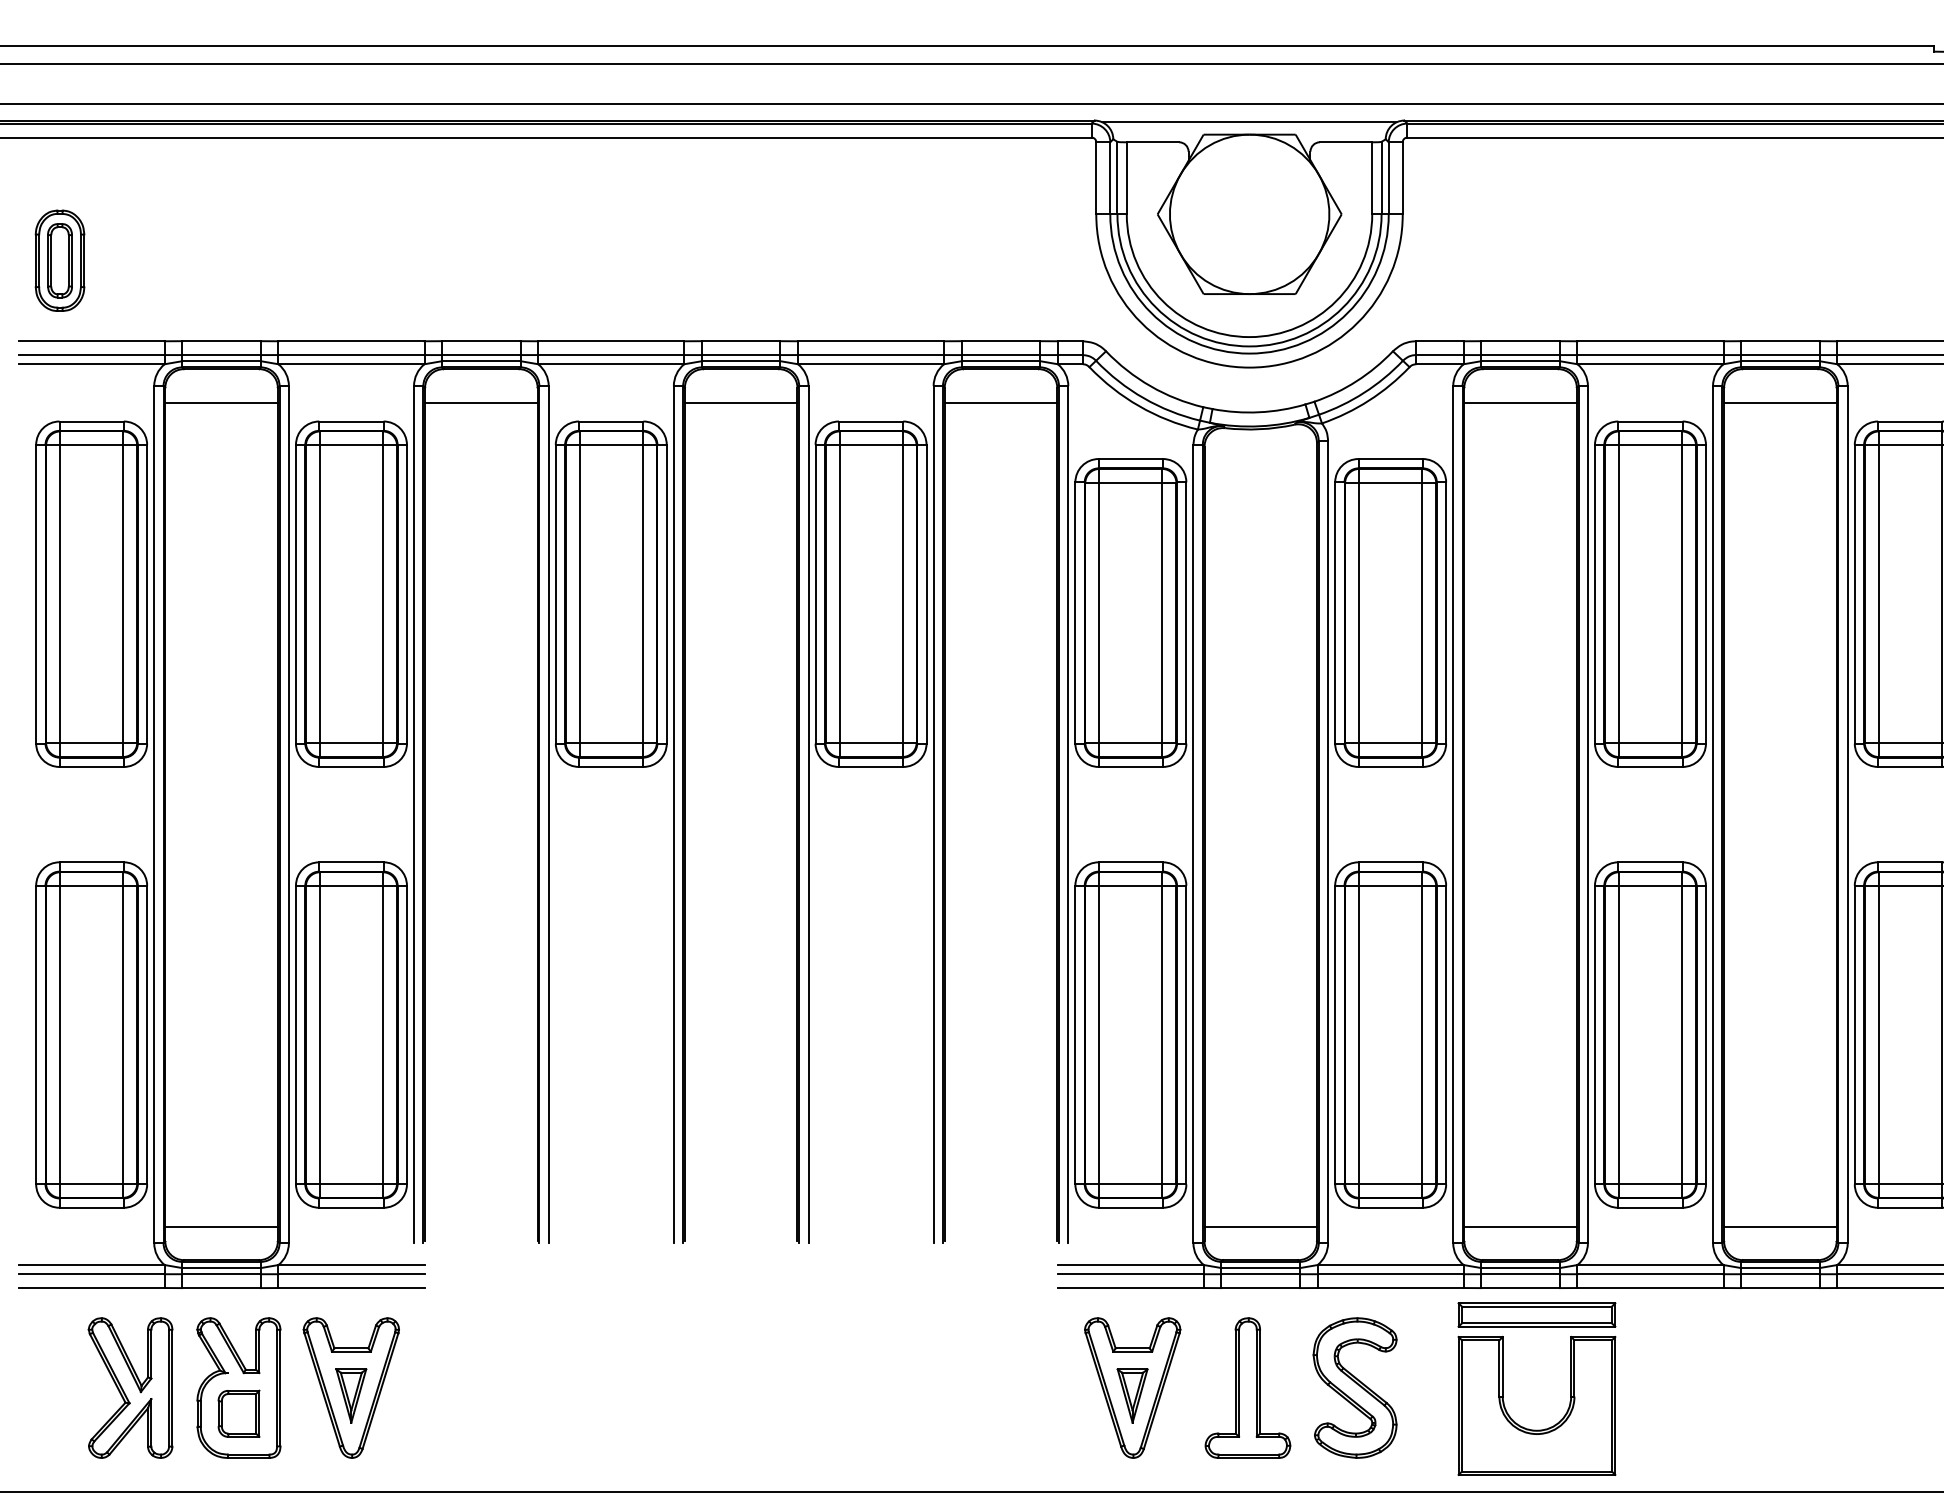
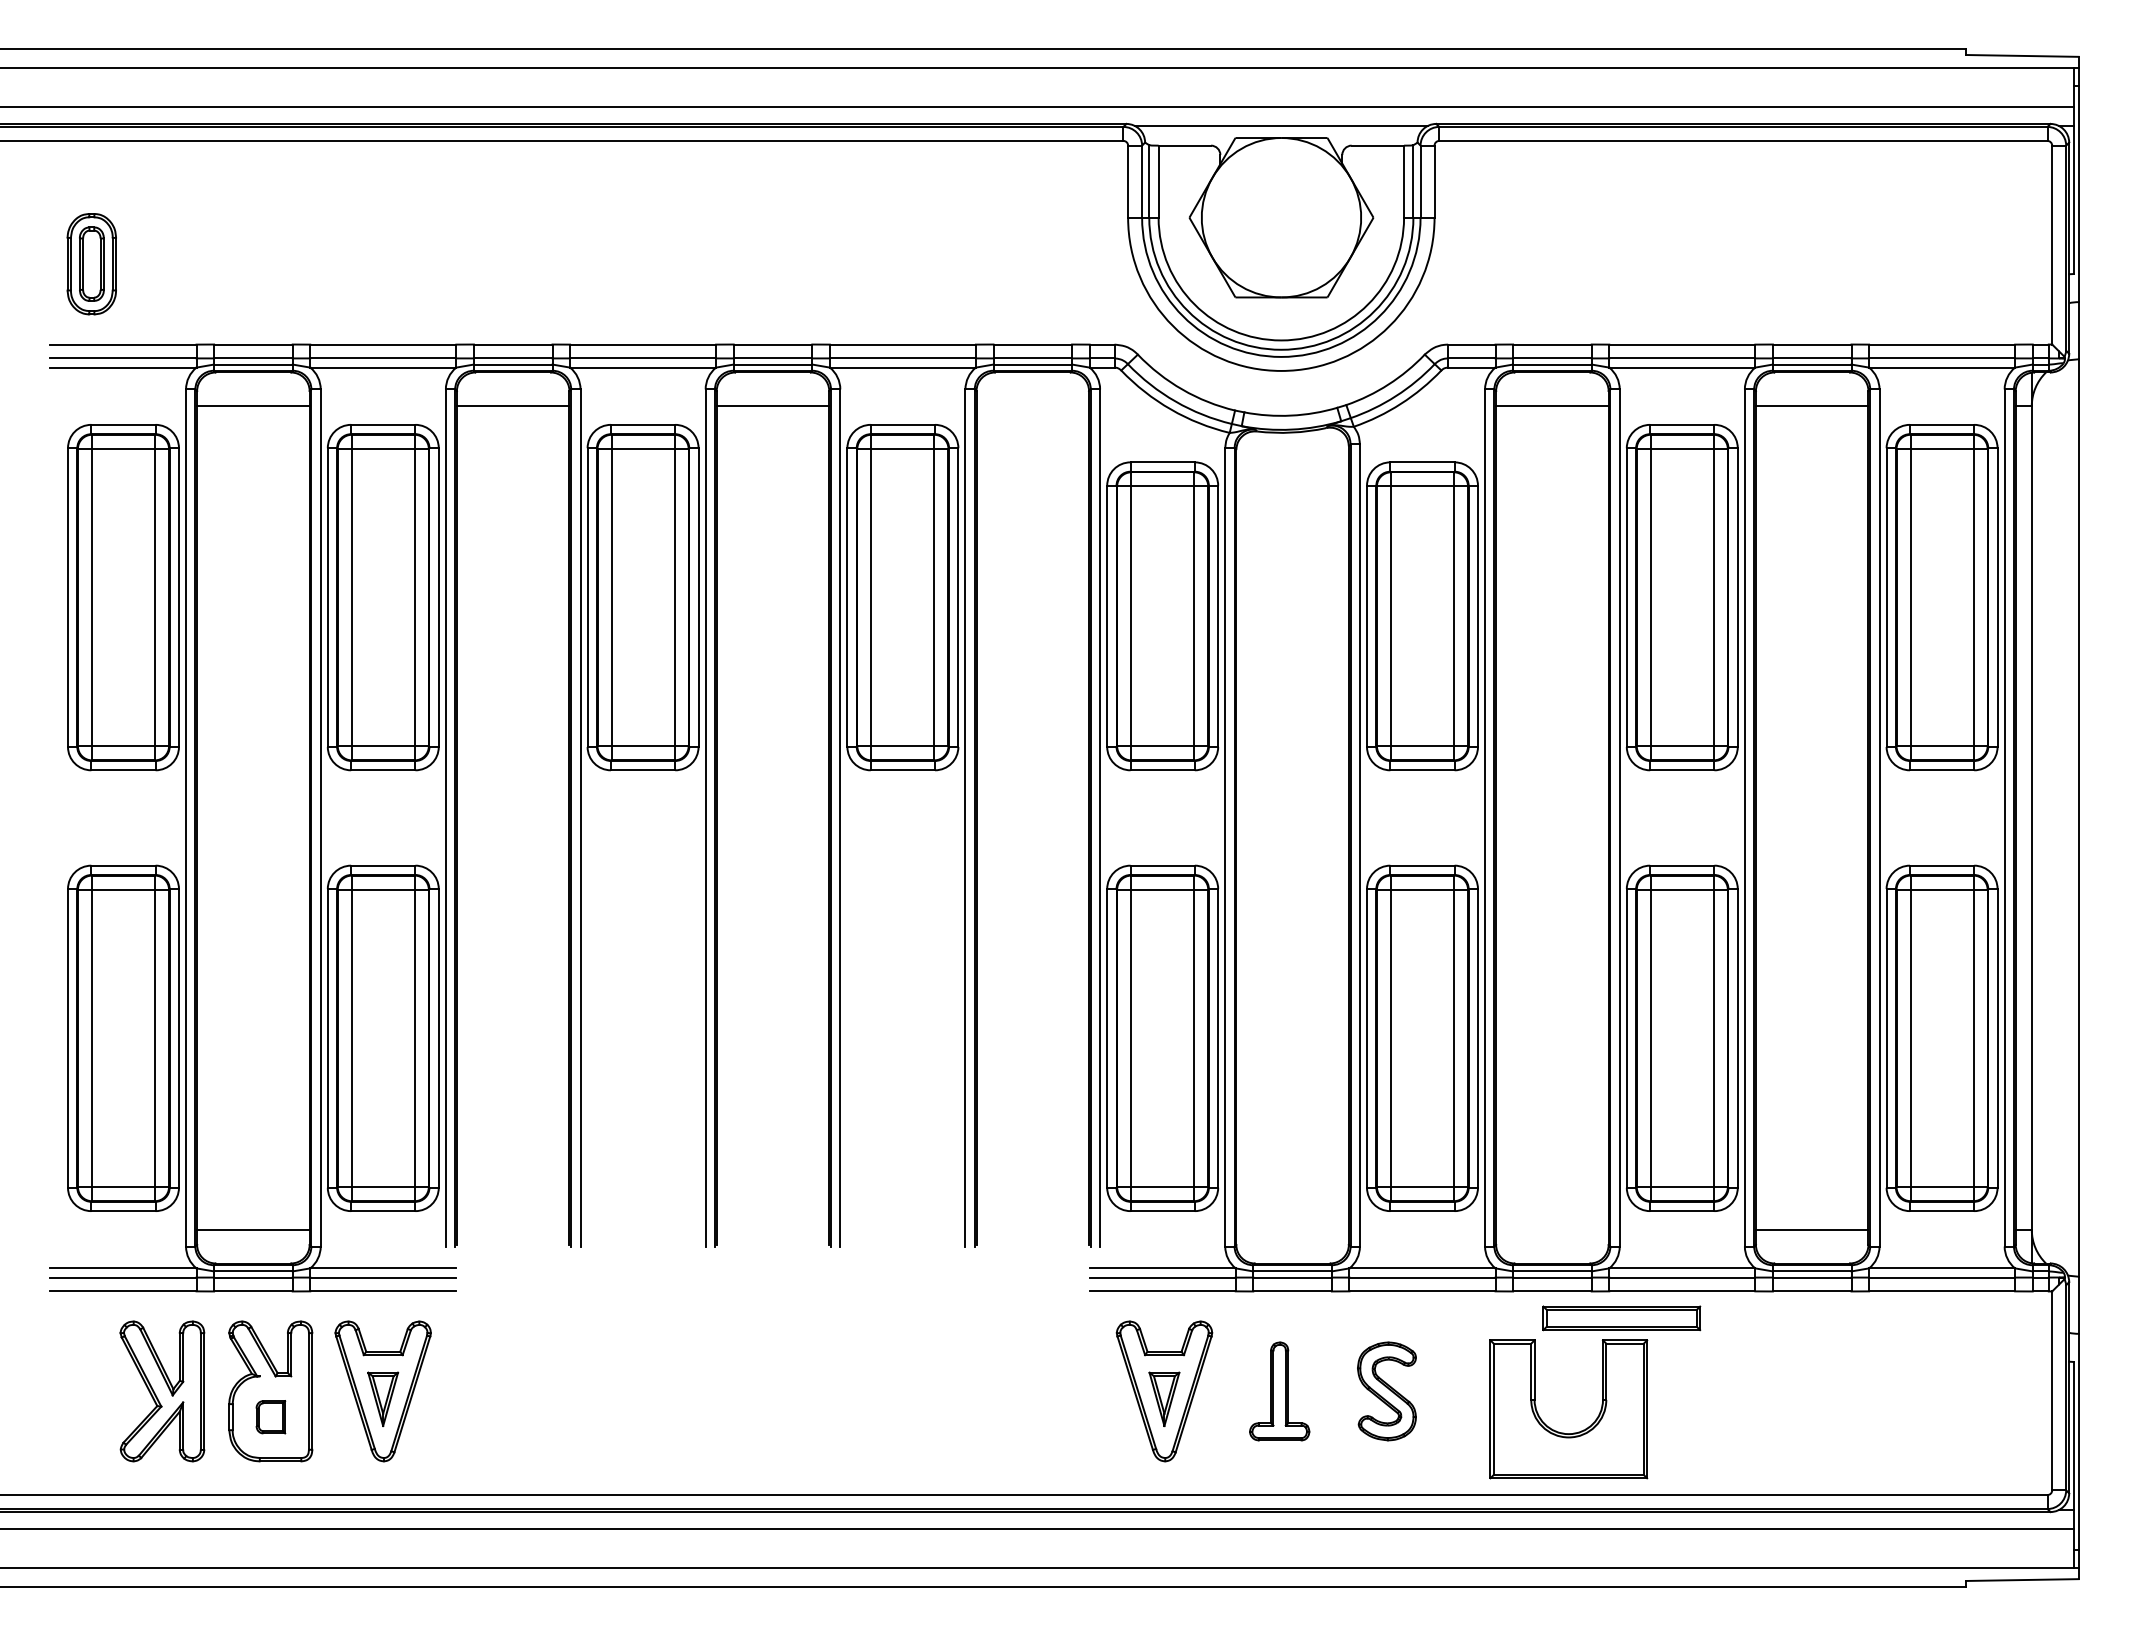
line: (1000, 403) -> (1032, 406), removed
line: (1260, 1226) -> (1292, 1229), removed
line: (1520, 1226) -> (1552, 1229), removed
part: (1536, 1315) -> (1621, 1318), moved
part: (1247, 1388) -> (1279, 1391), size x0.7
part: (1354, 1388) -> (1386, 1391), size x0.7
part: (238, 1414) -> (270, 1417), size x0.7

